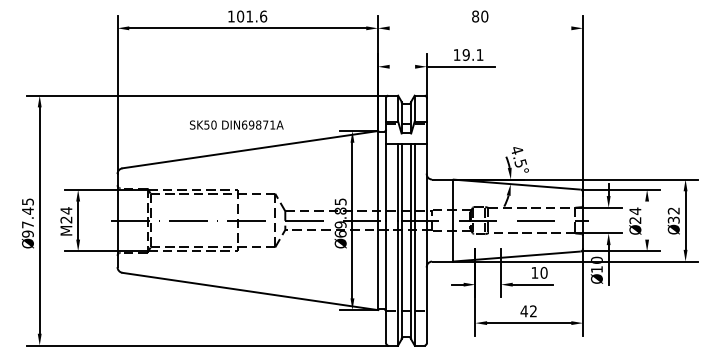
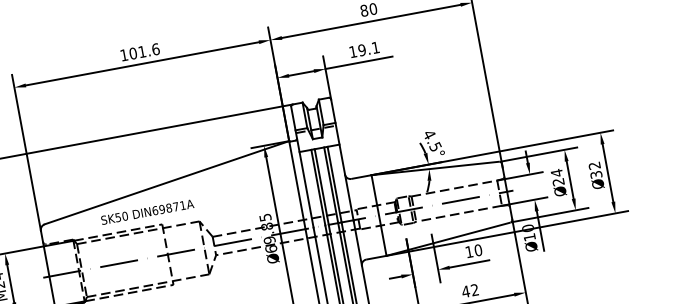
line: (480, 28) -> (371, 21), added
line: (402, 66) -> (301, 73), added
text: (236, 124) -> (147, 211), moved
line: (647, 220) -> (570, 179), added

